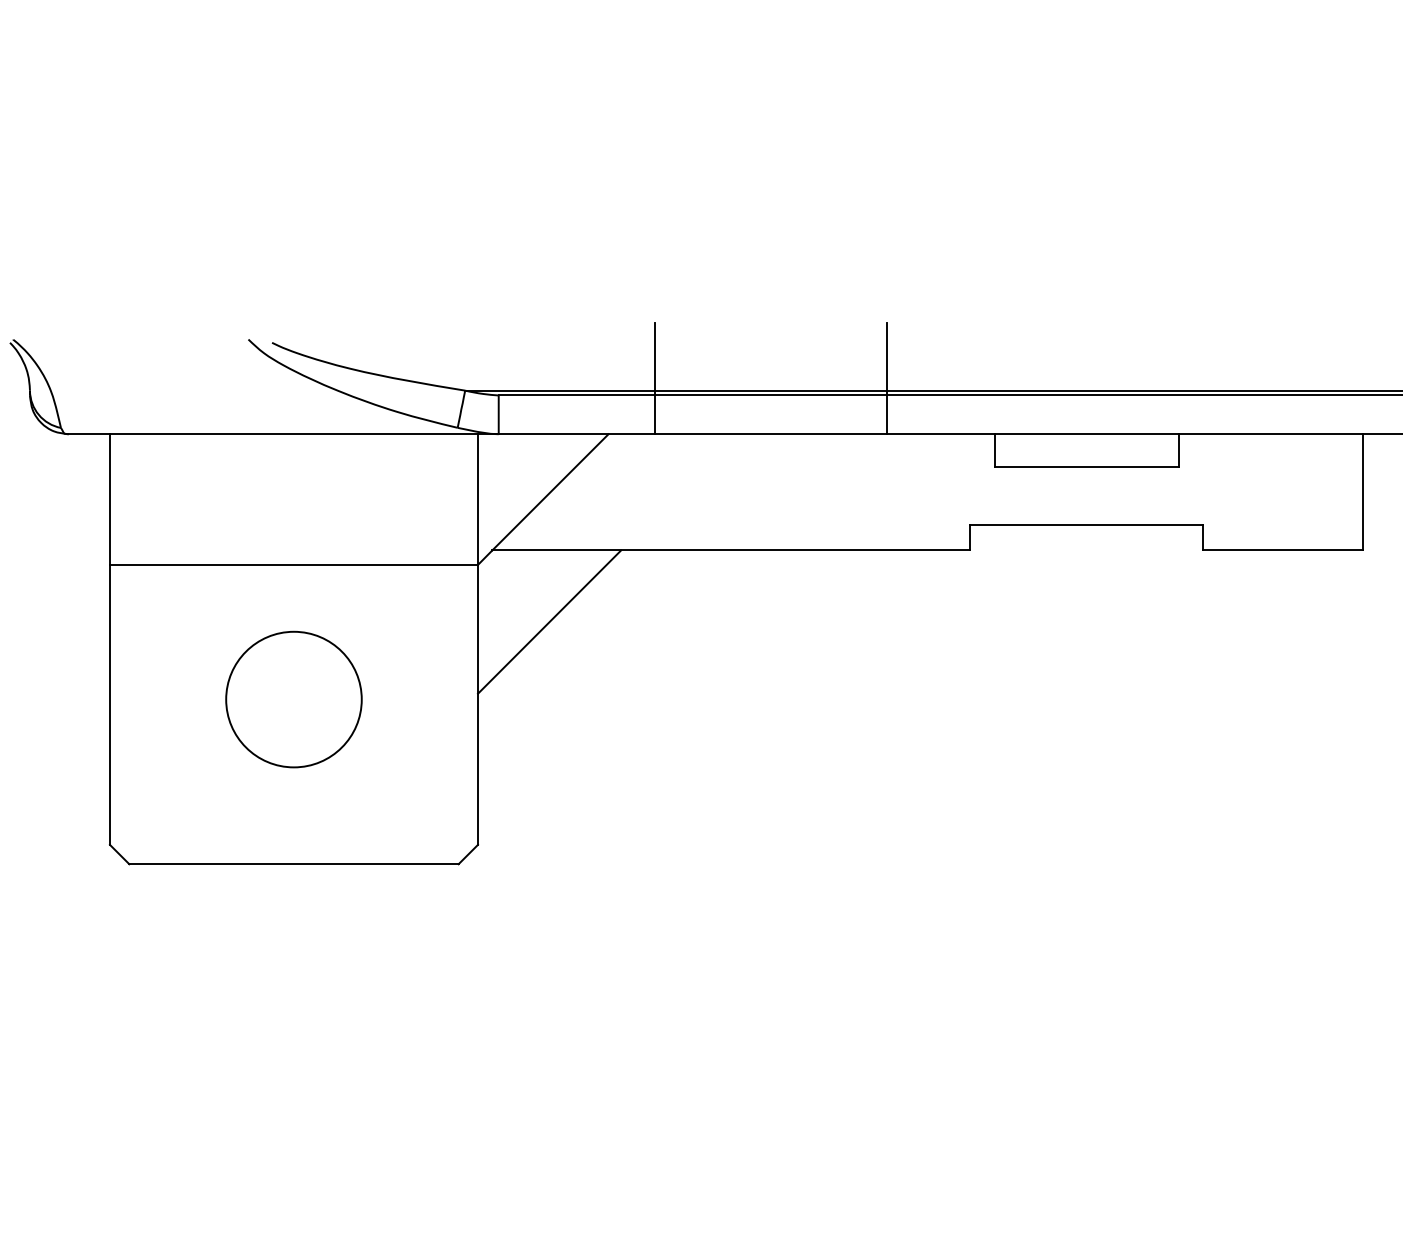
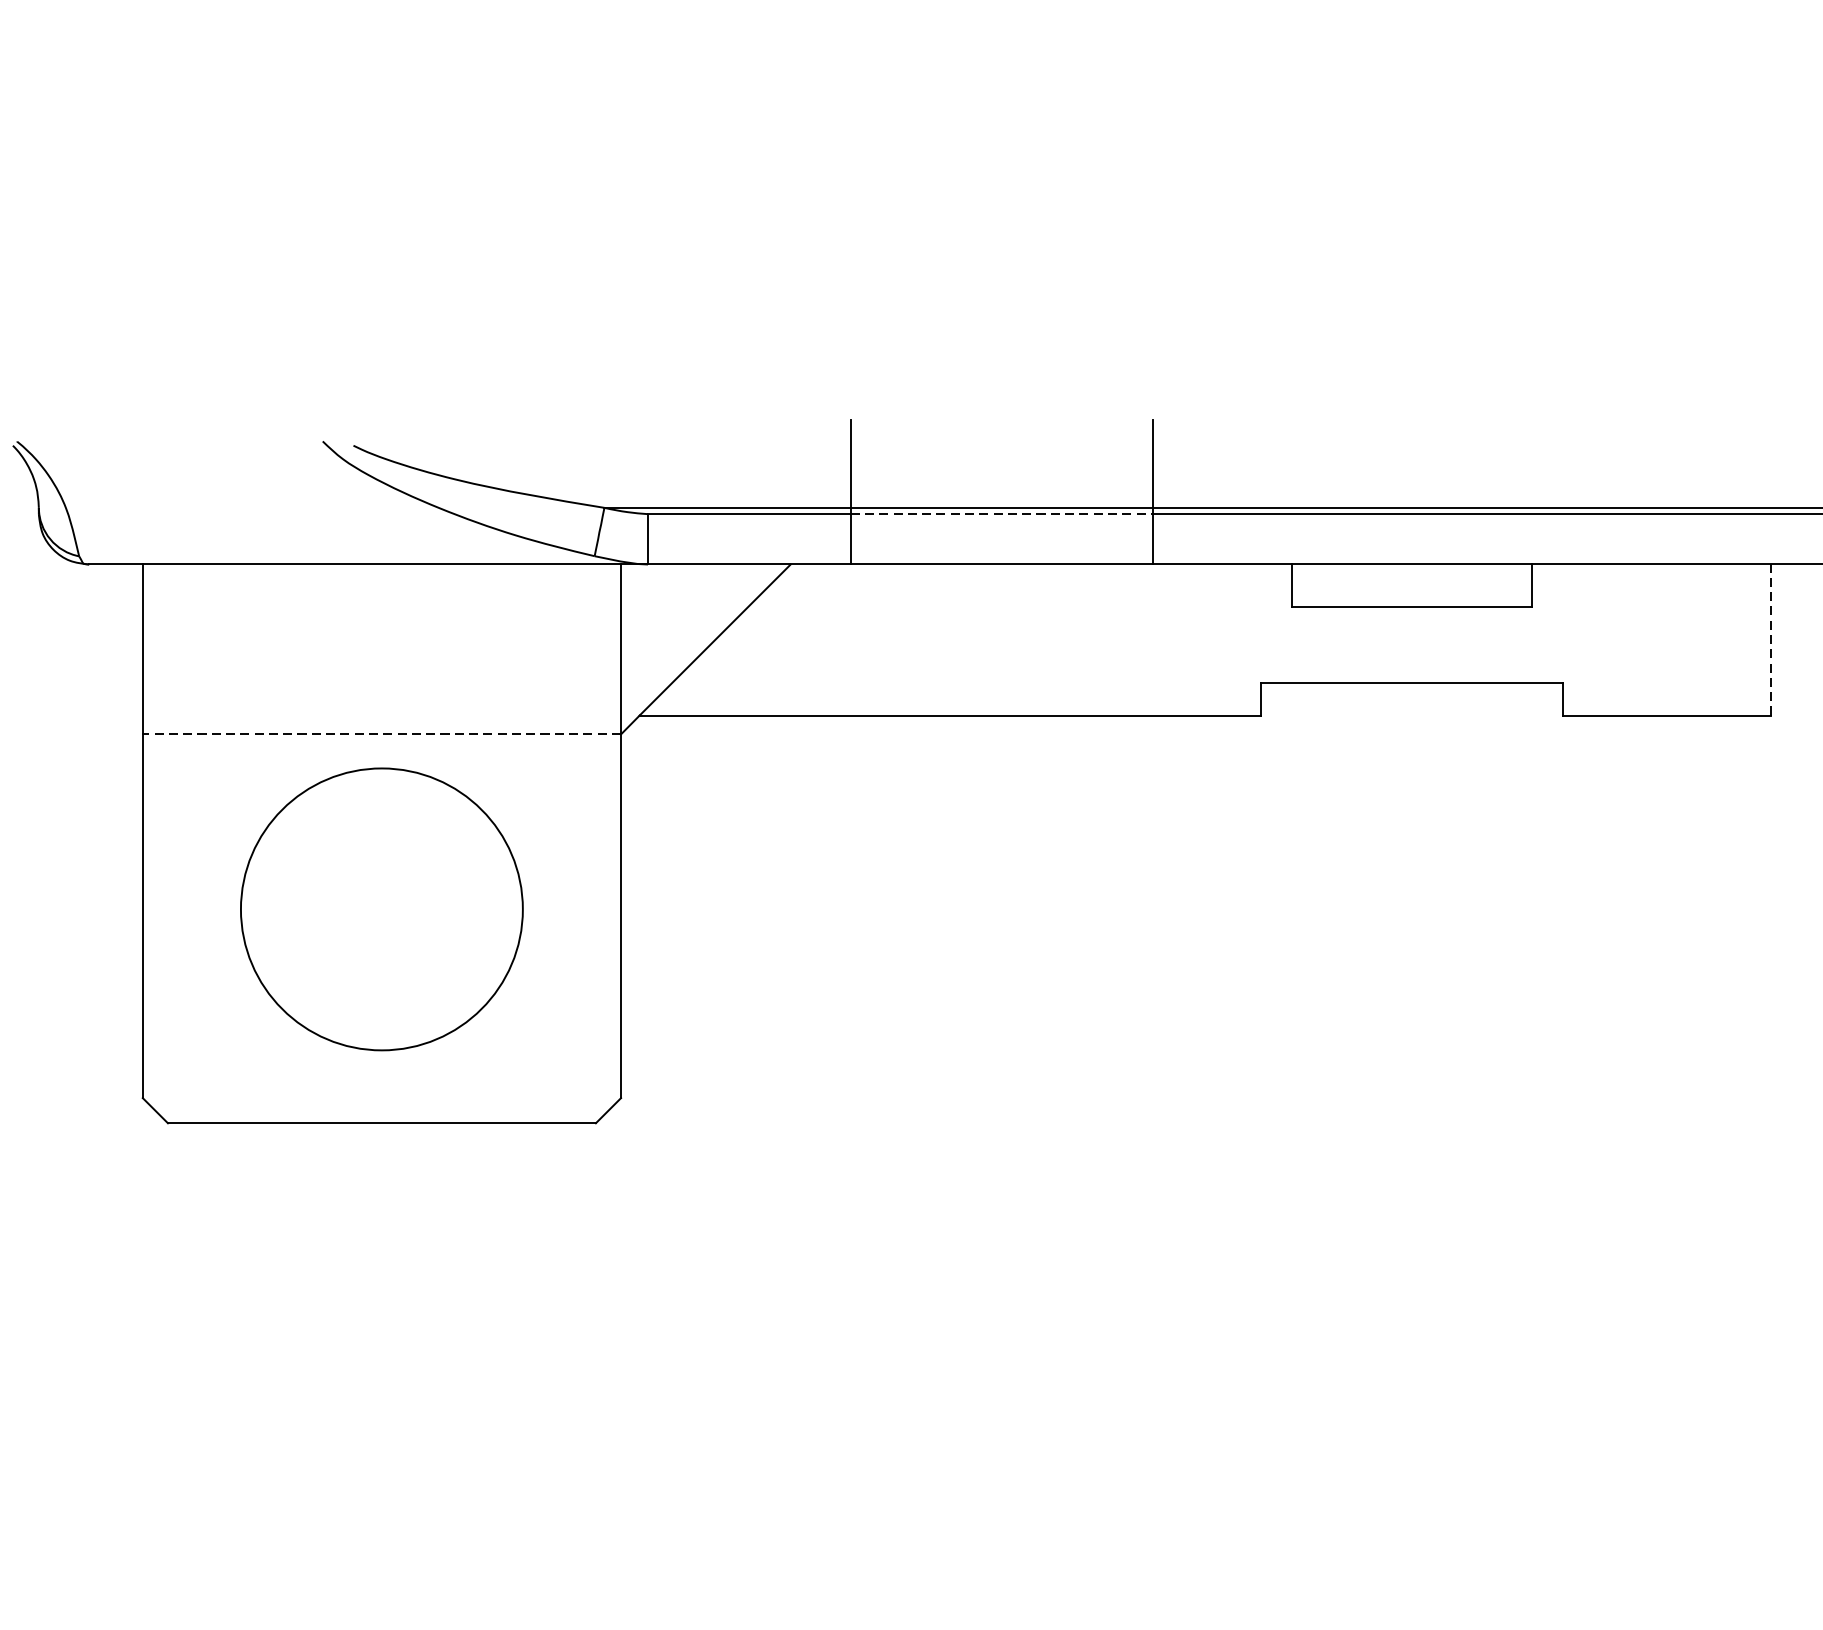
line: (771, 395) -> (1002, 514), solid -> dashed
line: (1362, 491) -> (1770, 638), solid -> dashed
line: (293, 564) -> (381, 733), solid -> dashed
line: (549, 621) -> (713, 807), removed
circle: (293, 699) -> (381, 909), size x1.6

